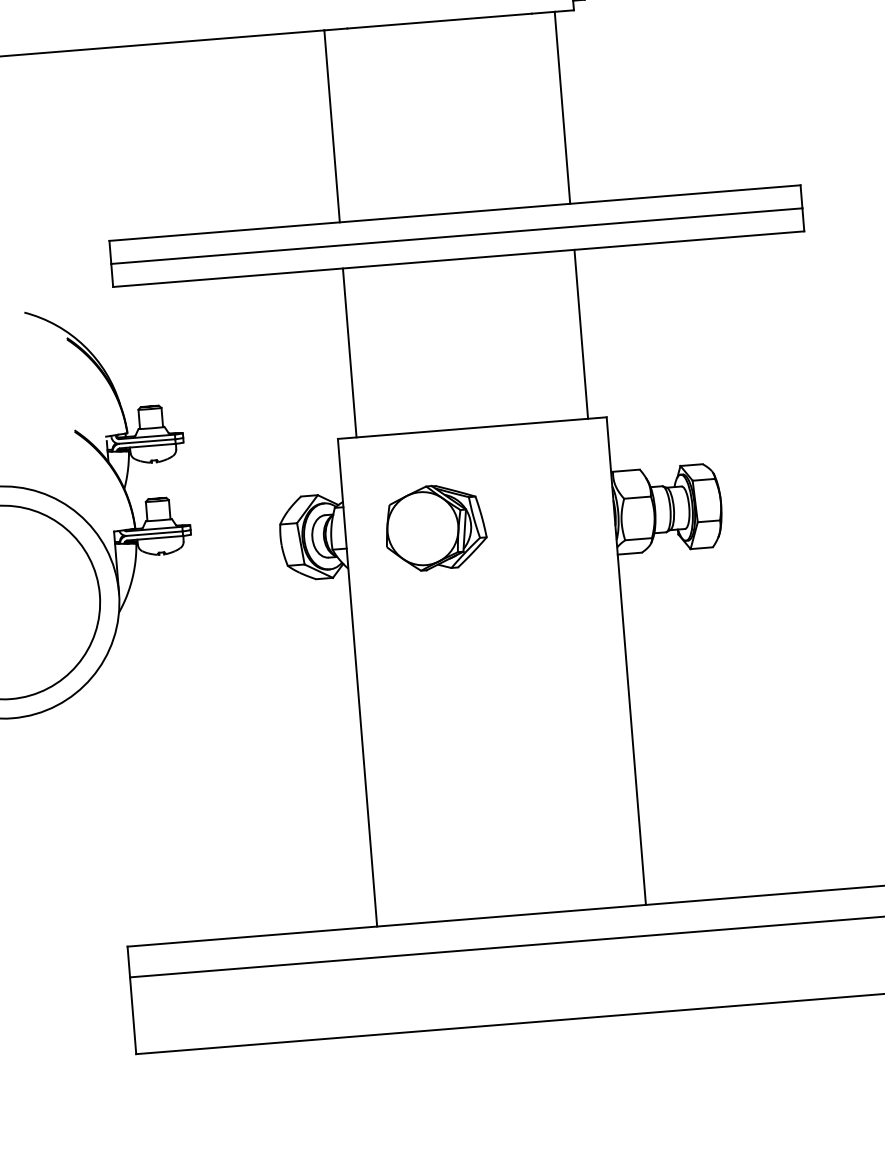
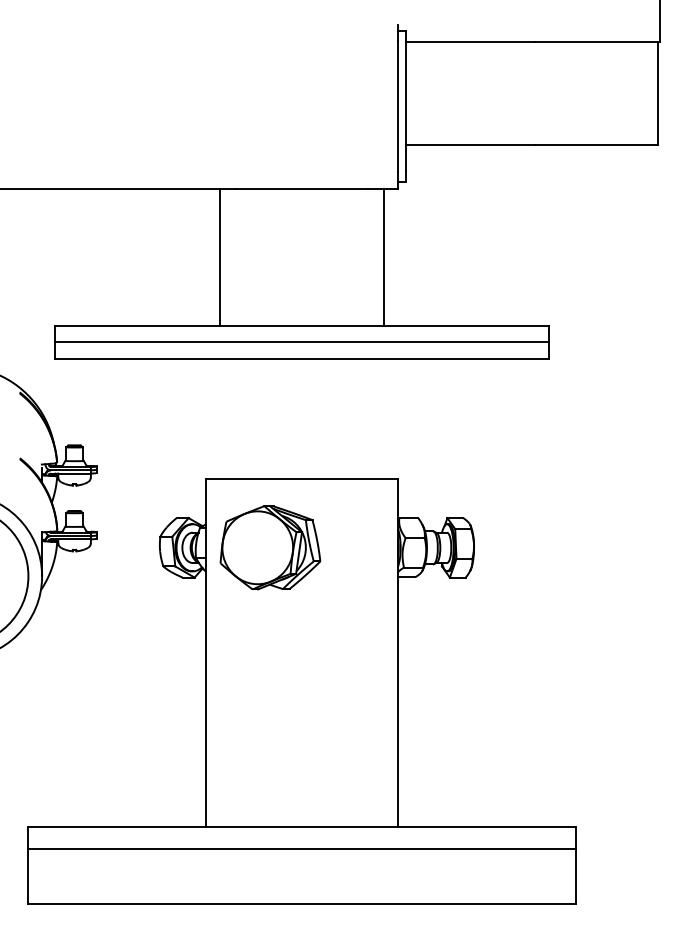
line: (581, 333) -> (384, 418), removed
line: (349, 352) -> (219, 418), removed
part: (434, 527) -> (269, 547), size x1.4

